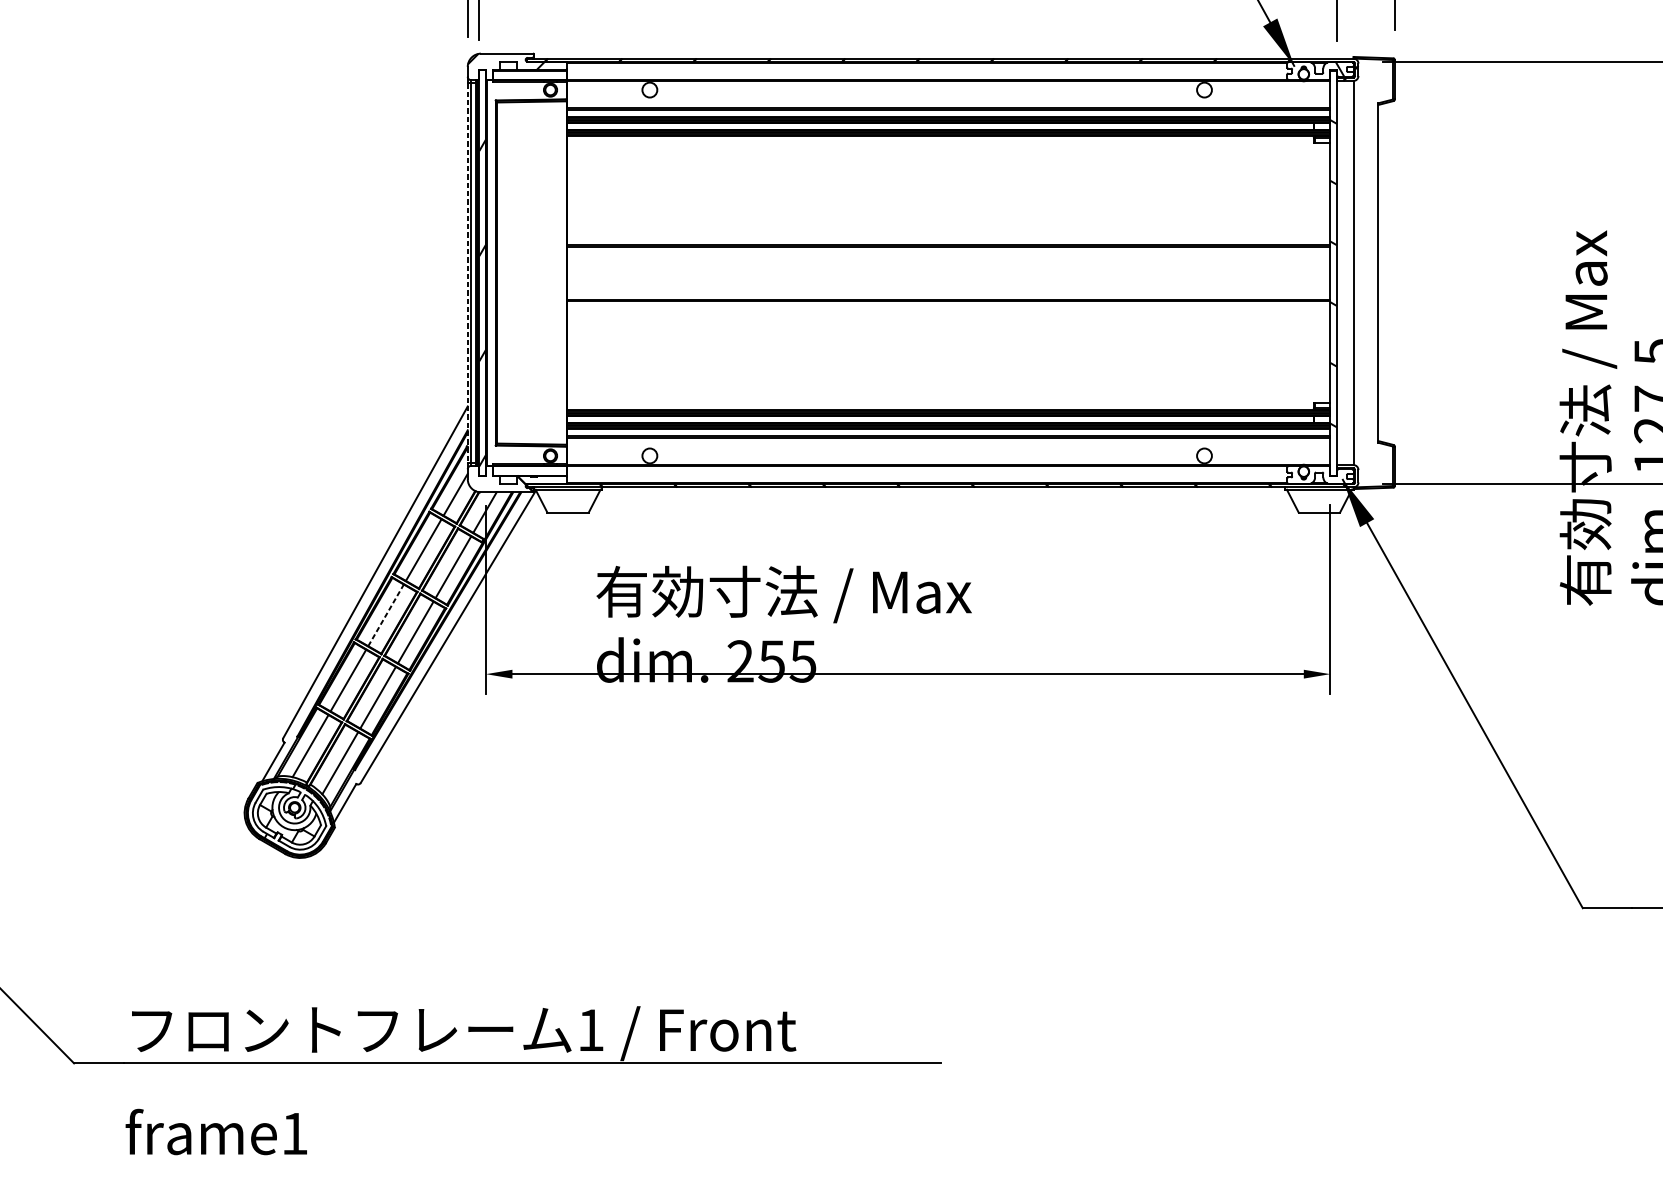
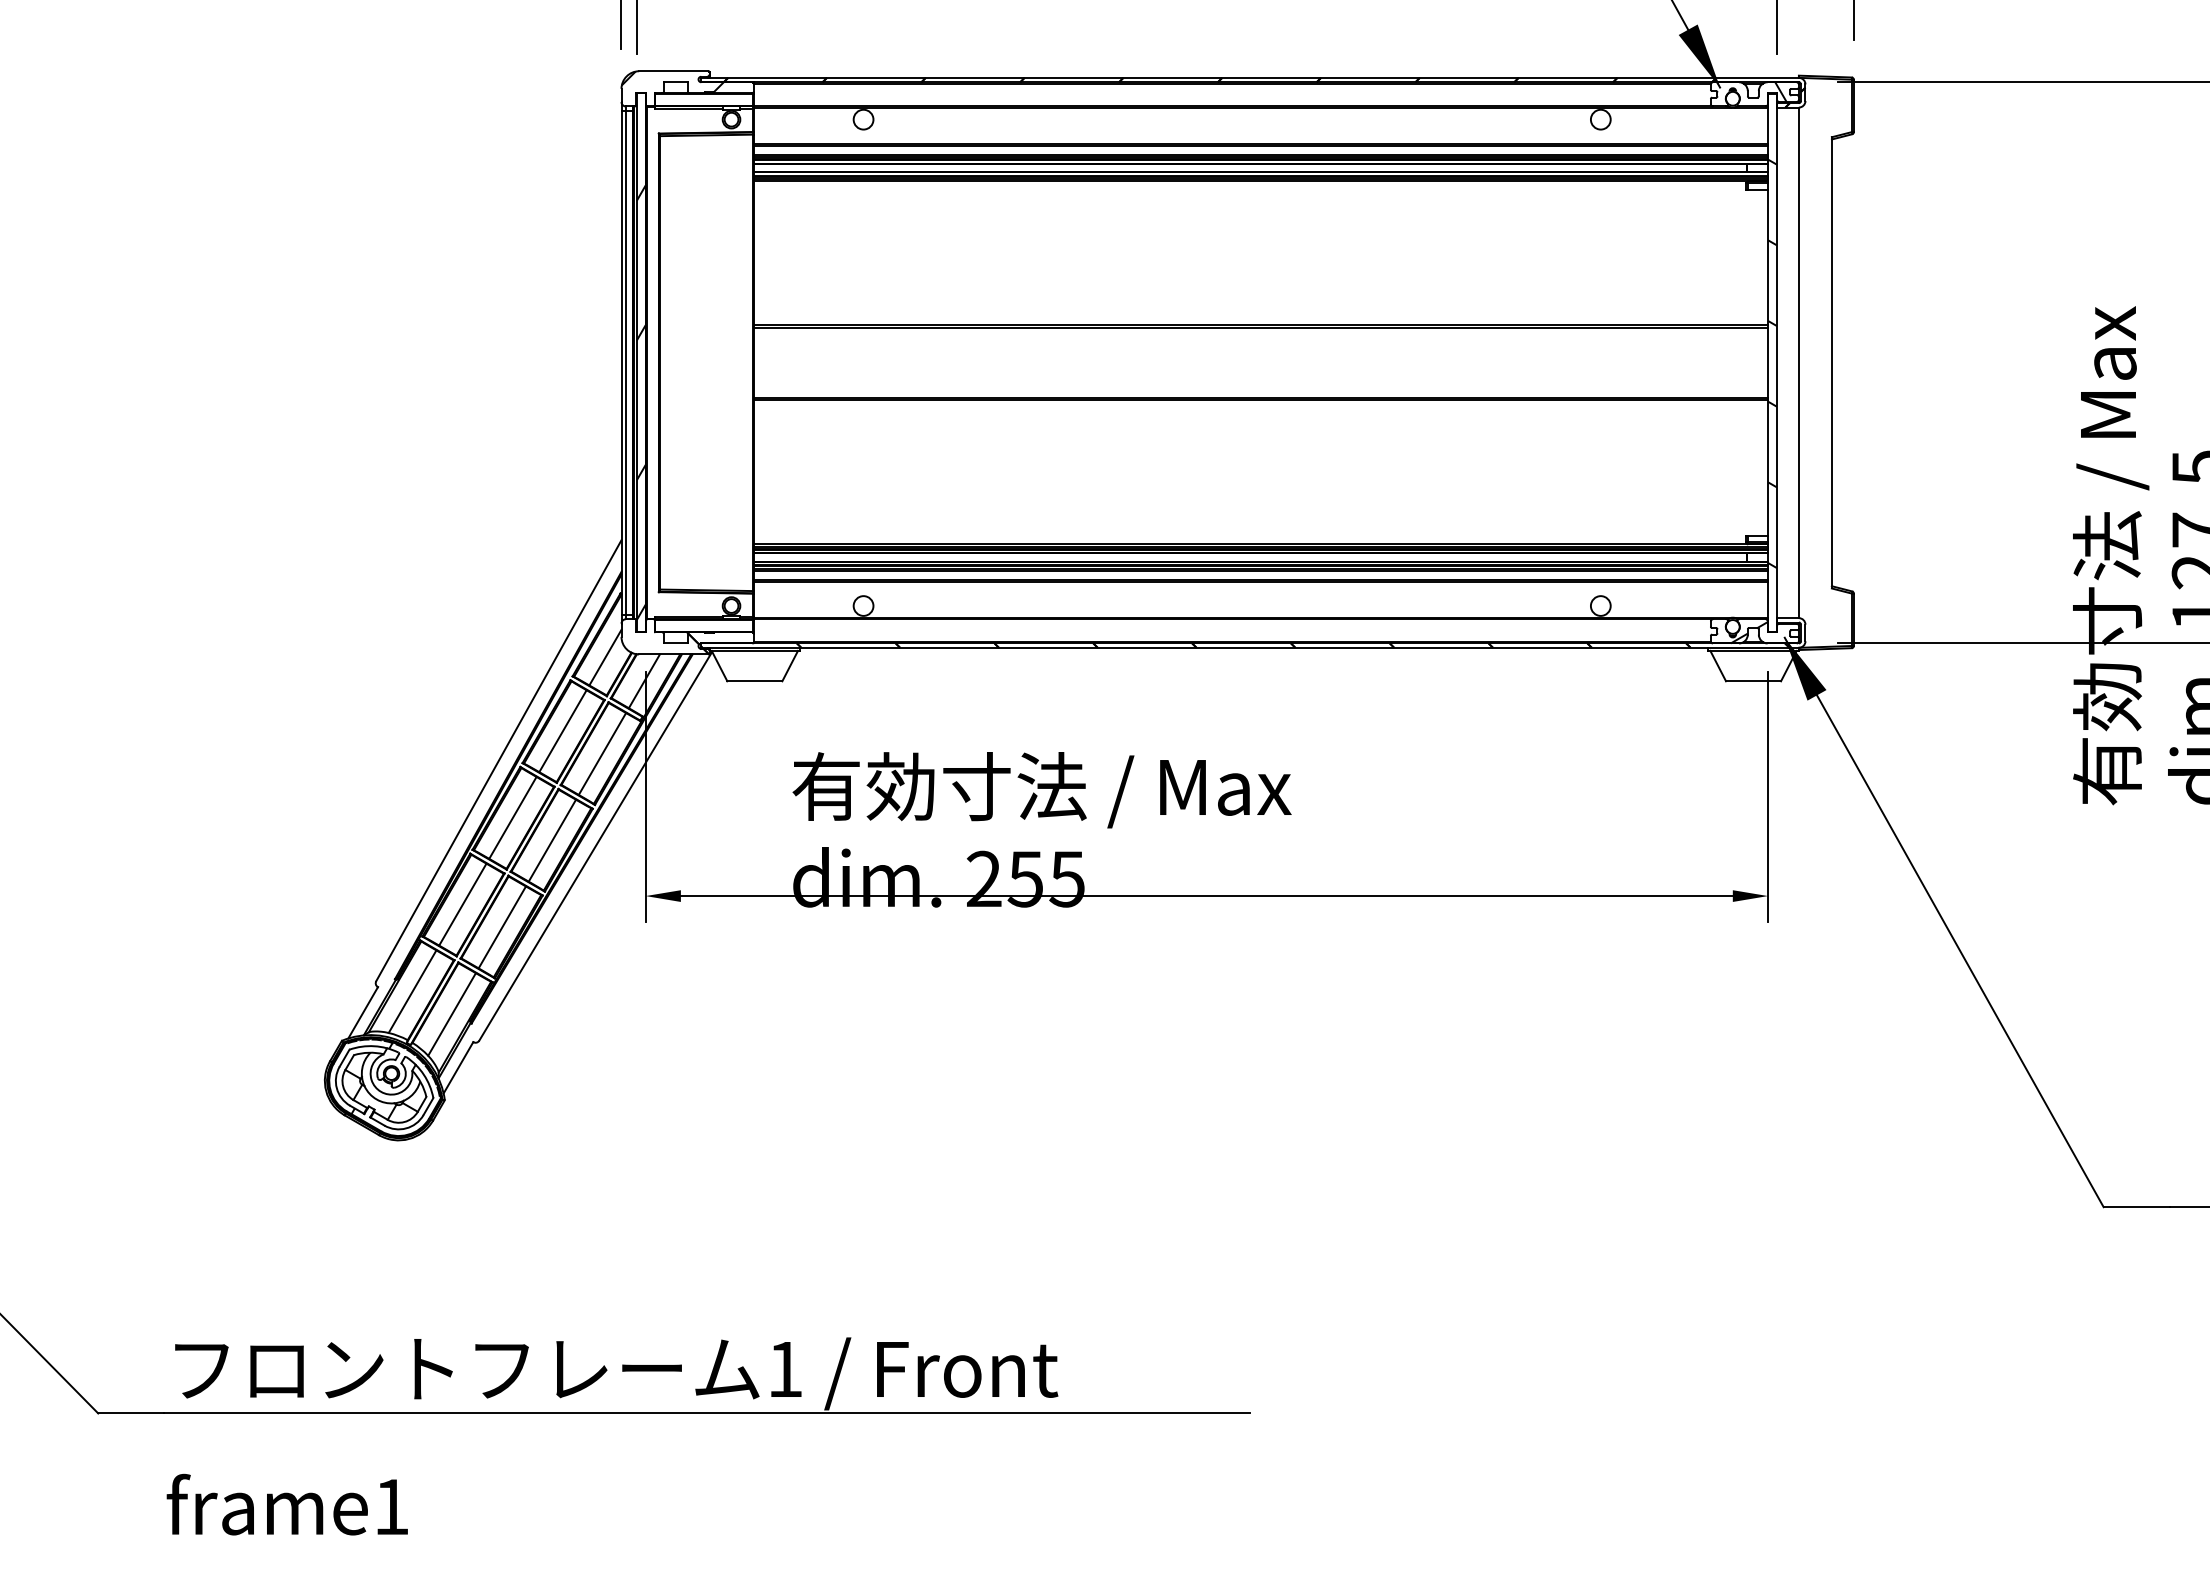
line: (467, 272) -> (621, 362), dashed -> solid
hatch: (1315, 475) -> (1748, 632), added
line: (386, 615) -> (513, 817), dashed -> solid

